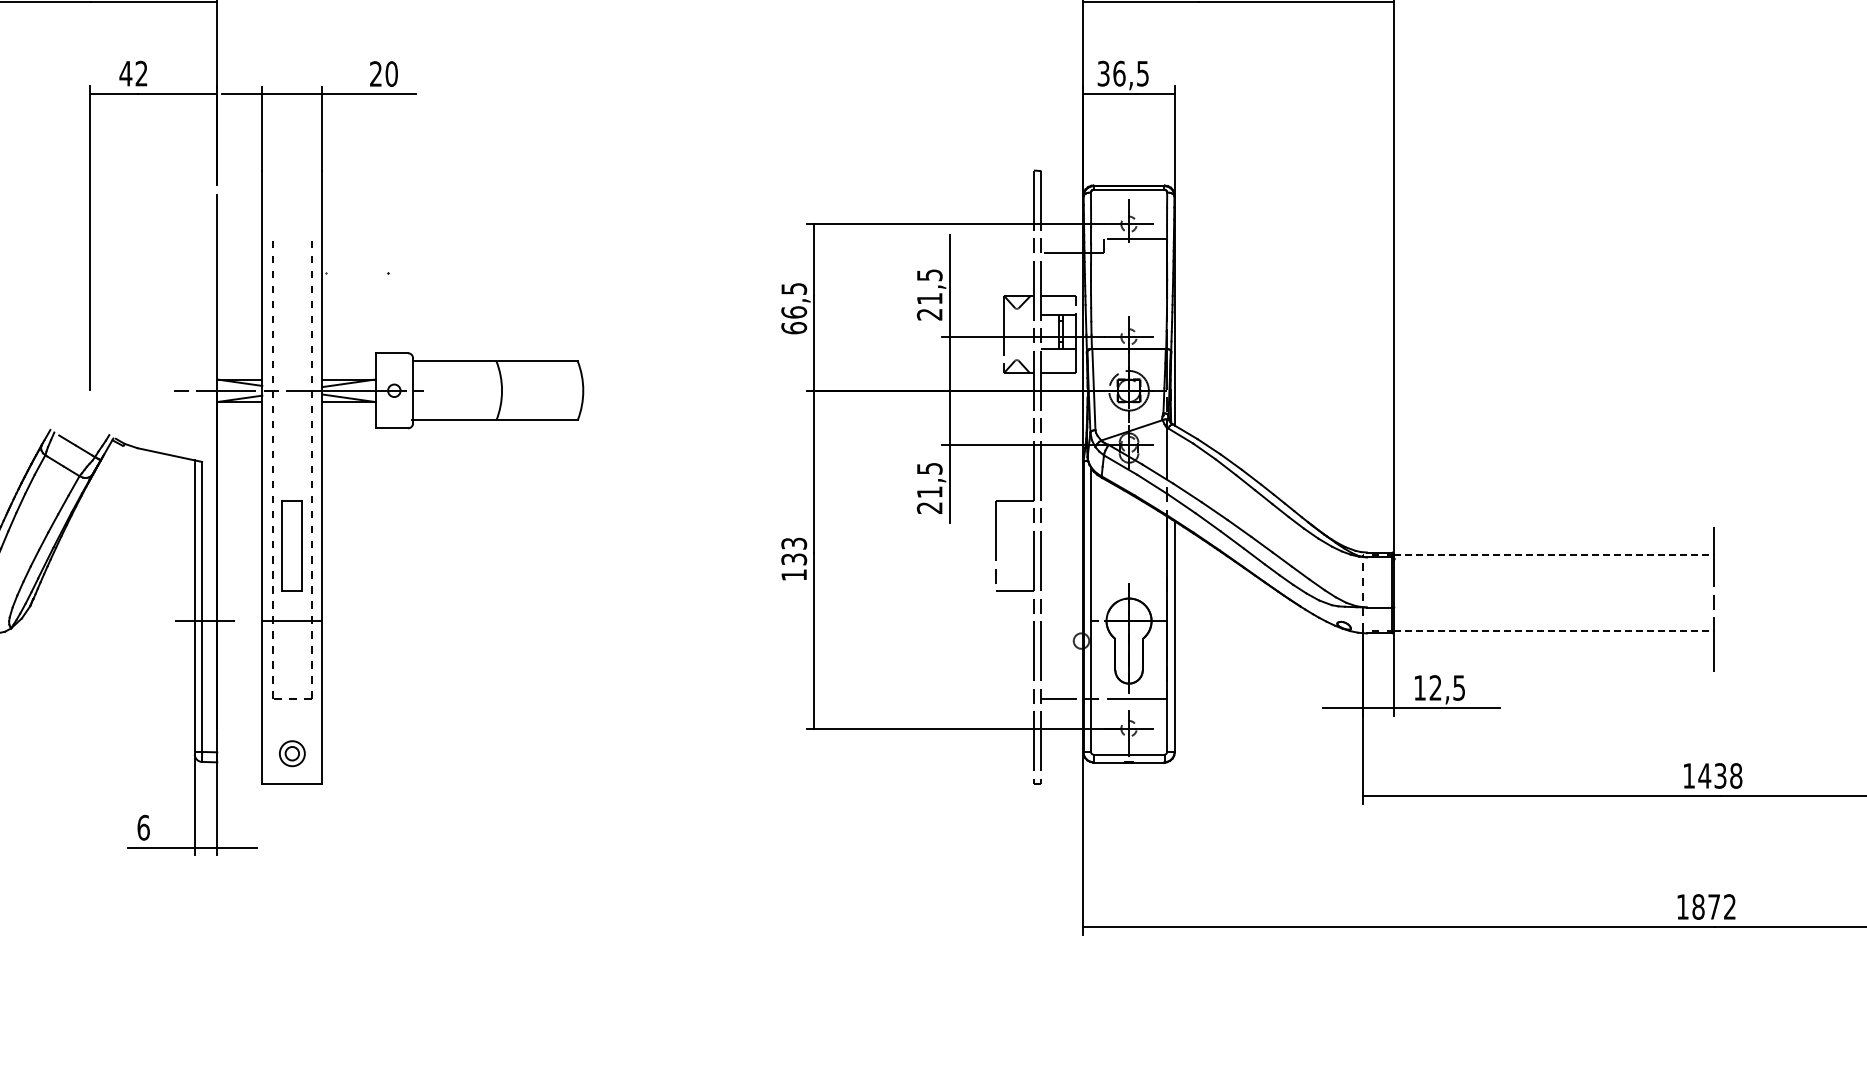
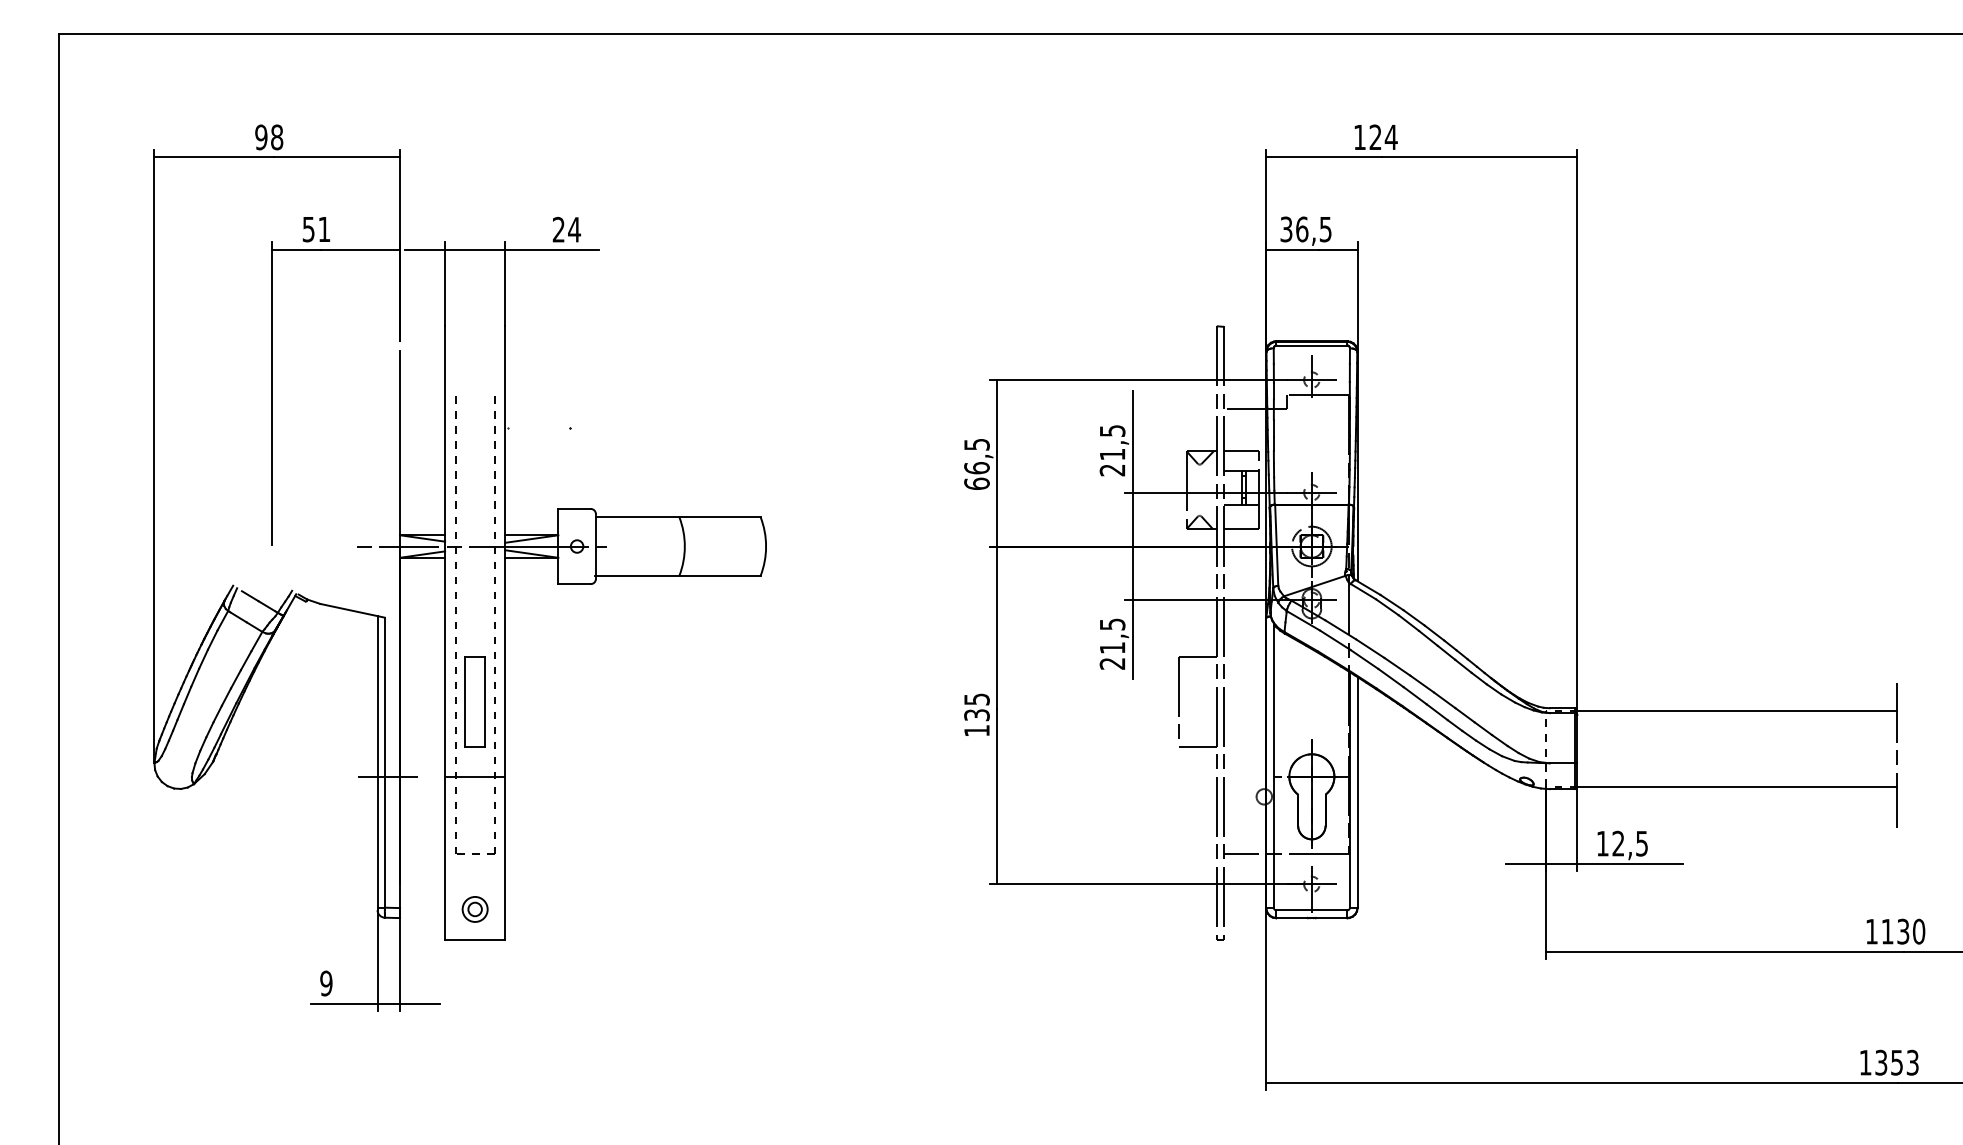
text: (133, 73) -> (316, 229), 42 -> 51
text: (391, 73) -> (574, 229), 20 -> 24
text: (793, 542) -> (976, 698), 133 -> 135
line: (1553, 554) -> (1736, 710), dashed -> solid
line: (1553, 630) -> (1736, 786), dashed -> solid
text: (1720, 775) -> (1903, 931), 1438 -> 1130
text: (143, 827) -> (326, 983), 6 -> 9
text: (1713, 906) -> (1896, 1062), 1872 -> 1353

